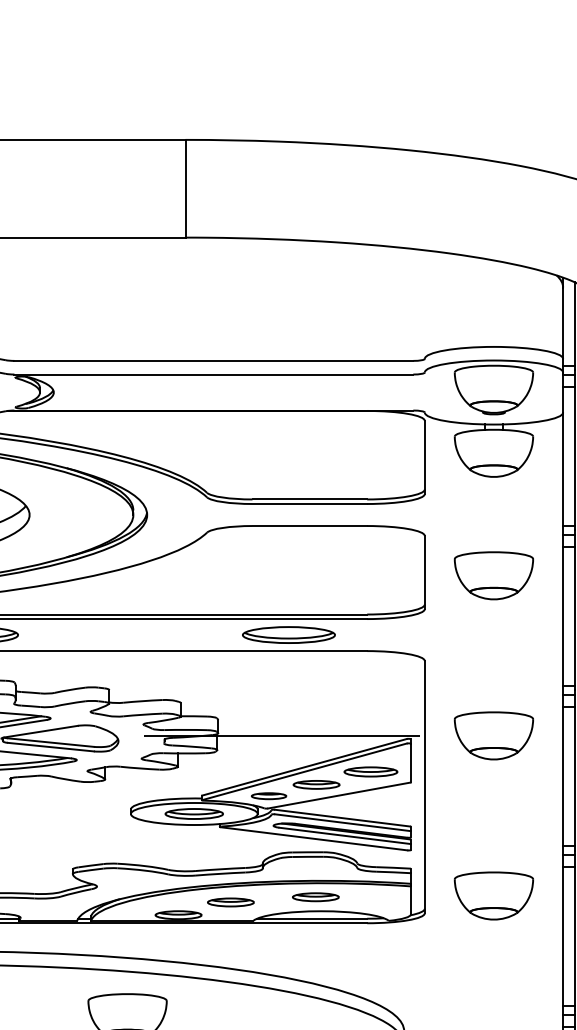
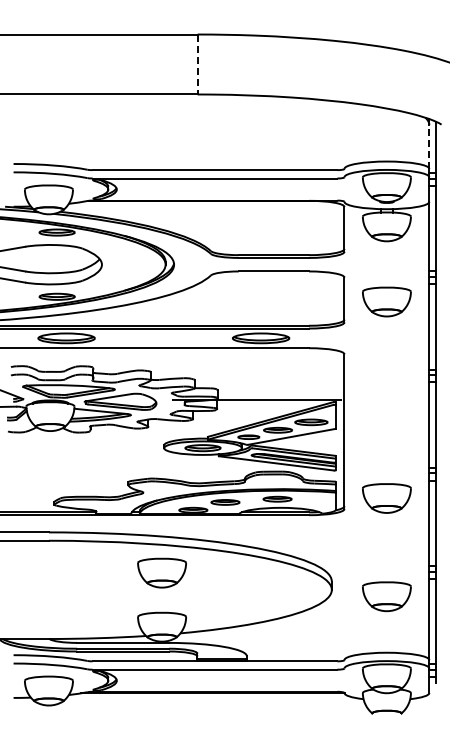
line: (185, 188) -> (197, 64), solid -> dashed
line: (563, 323) -> (429, 147), solid -> dashed
part: (493, 736) -> (386, 400), removed

